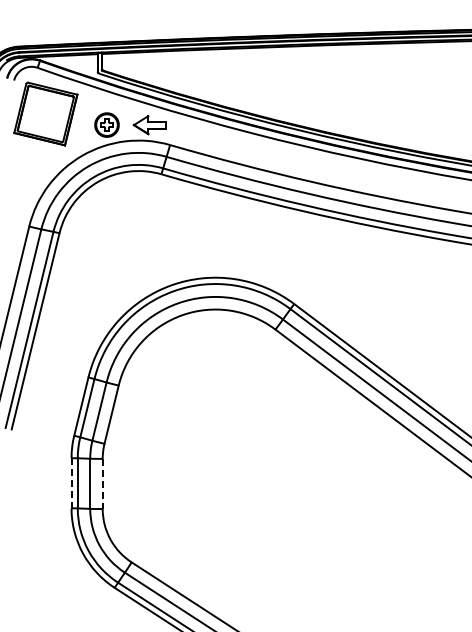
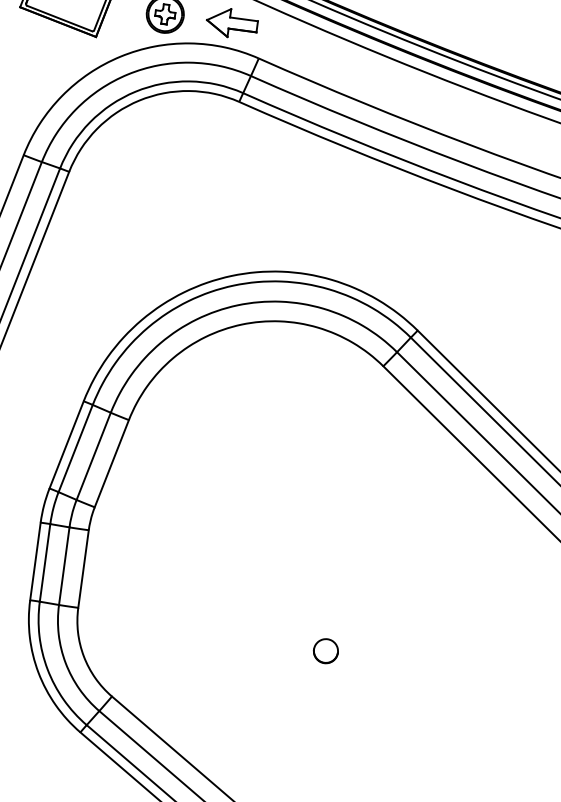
line: (71, 483) -> (35, 561), dashed -> solid
line: (102, 484) -> (83, 569), dashed -> solid
part: (263, 514) -> (326, 649), added

